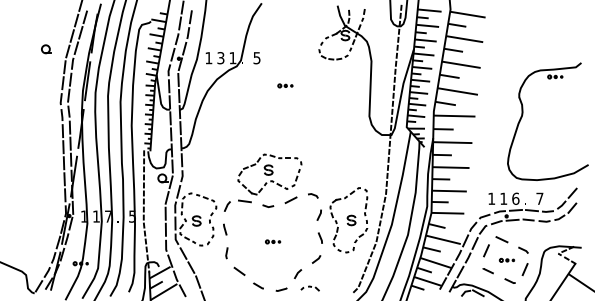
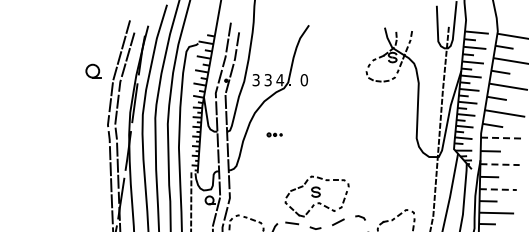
part: (46, 49) -> (93, 71), size x1.6
text: (208, 58) -> (255, 80), 1 -> 3
text: (232, 58) -> (279, 80), 1 -> 4
text: (256, 58) -> (303, 80), 5 -> 0
part: (285, 85) -> (274, 134), moved
line: (454, 116) -> (501, 138), solid -> dashed
line: (452, 142) -> (499, 164), solid -> dashed
line: (451, 167) -> (498, 189), solid -> dashed

